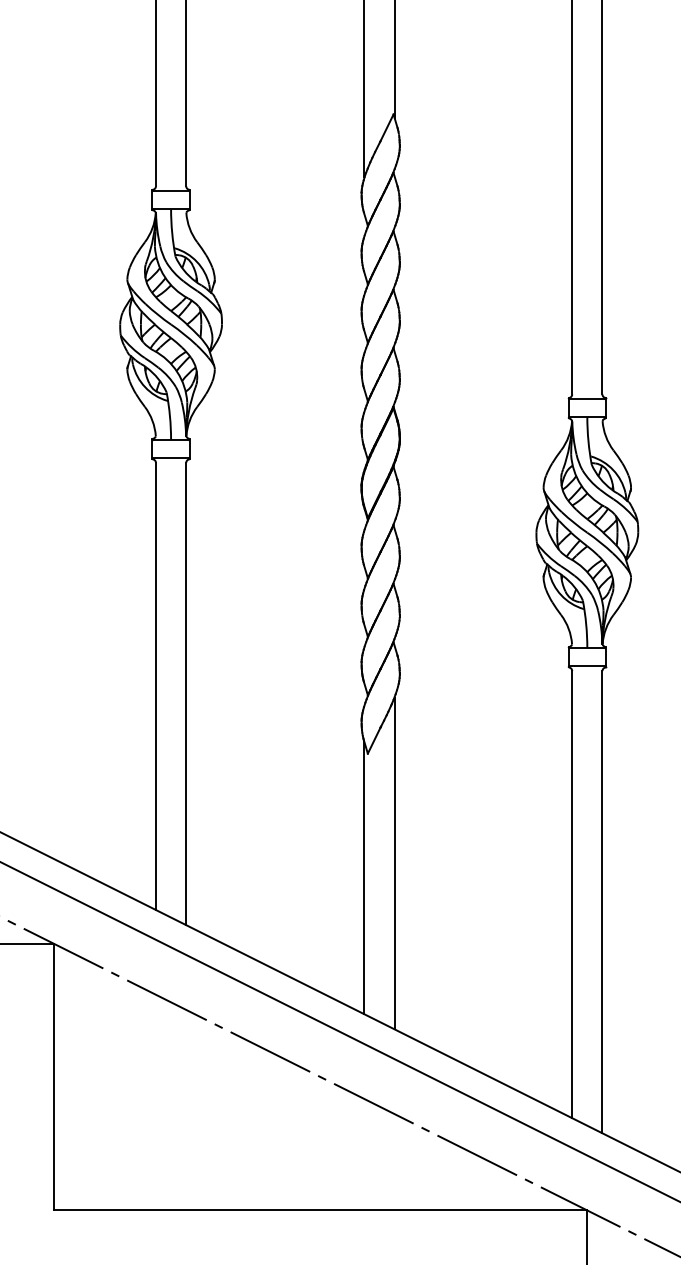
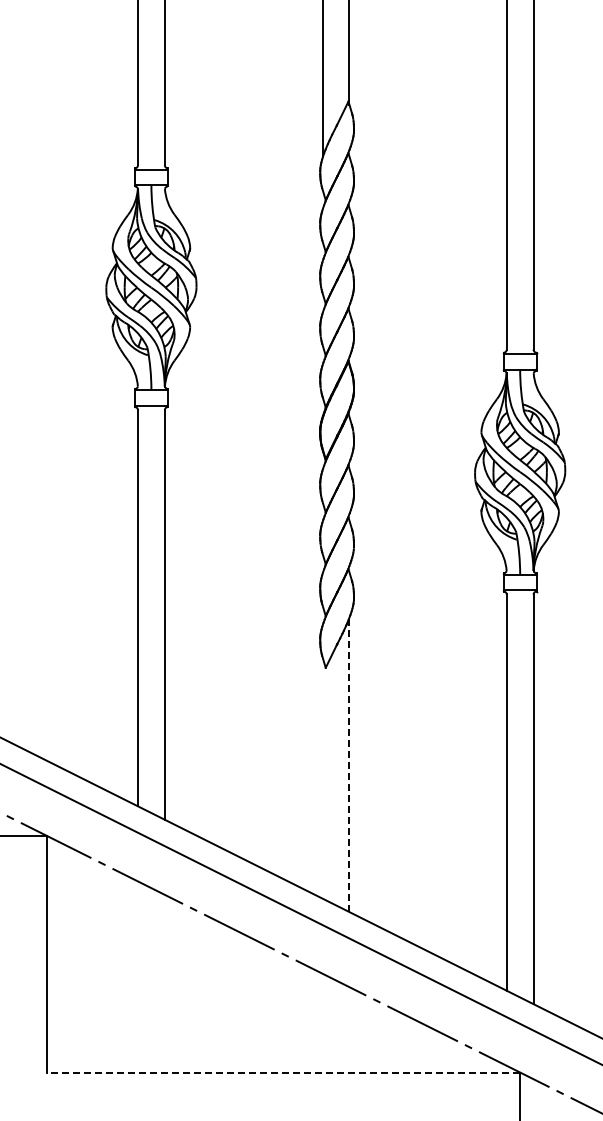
line: (394, 863) -> (349, 765), solid -> dashed
line: (364, 877) -> (322, 777), removed
line: (320, 1210) -> (283, 1072), solid -> dashed

